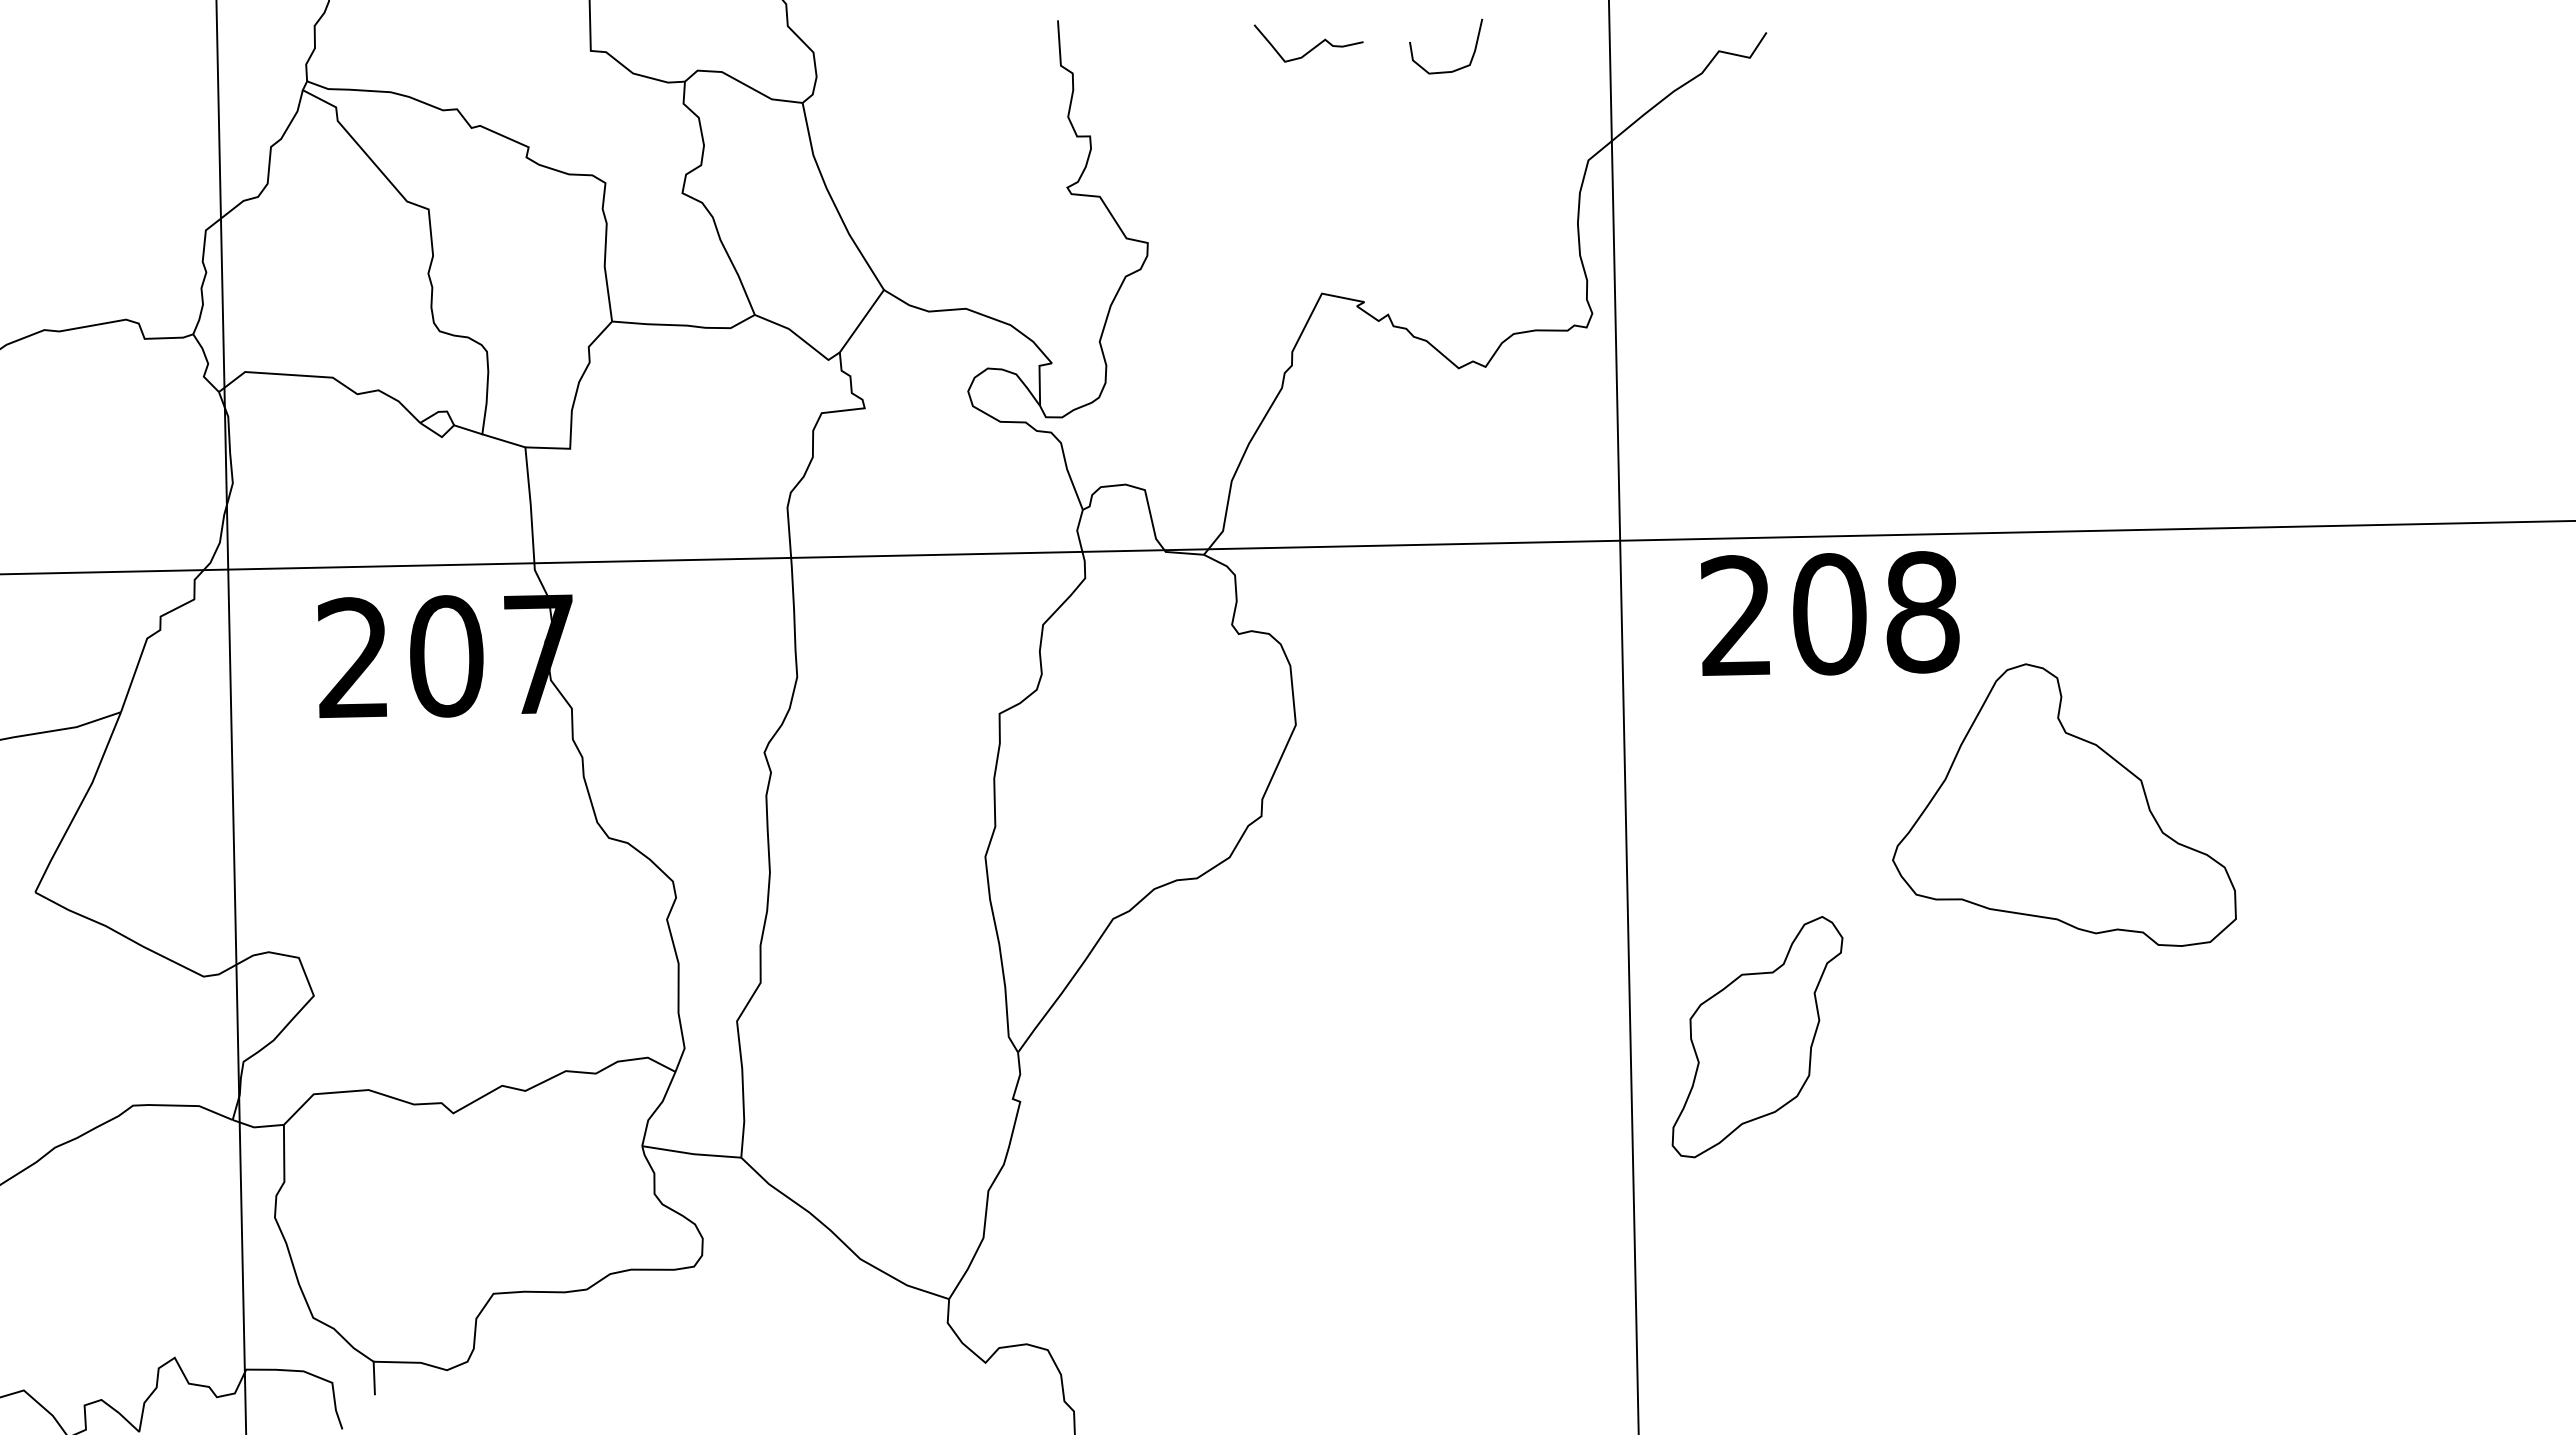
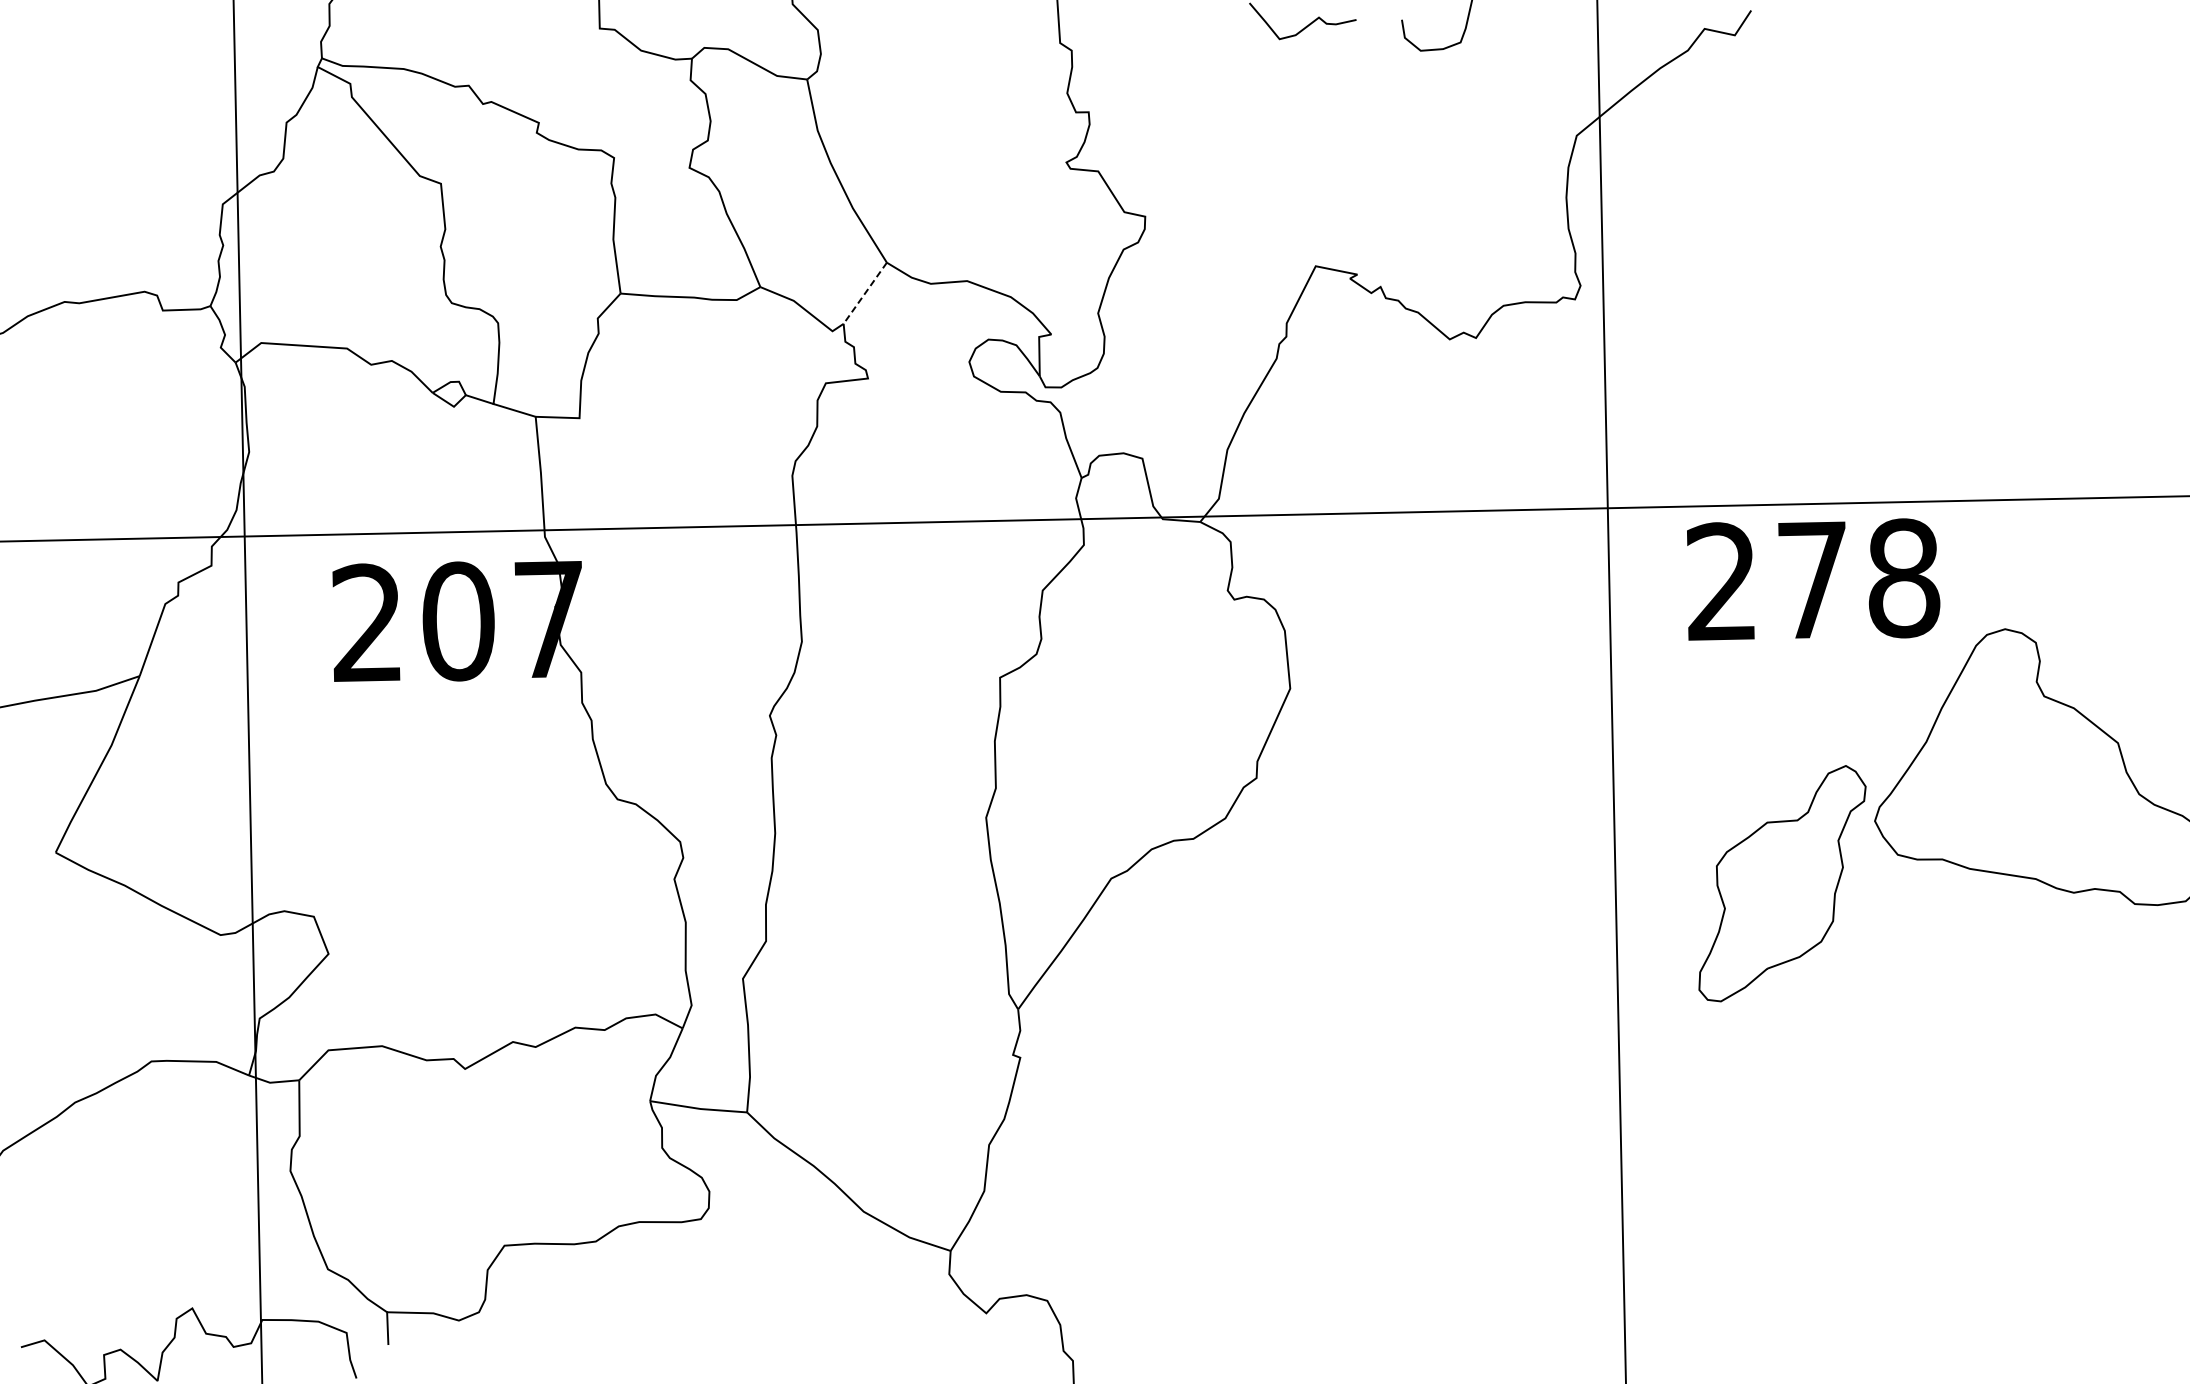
line: (861, 321) -> (864, 293), solid -> dashed
text: (1829, 614) -> (1812, 580), 208 -> 278
part: (1757, 1037) -> (1782, 884), moved

